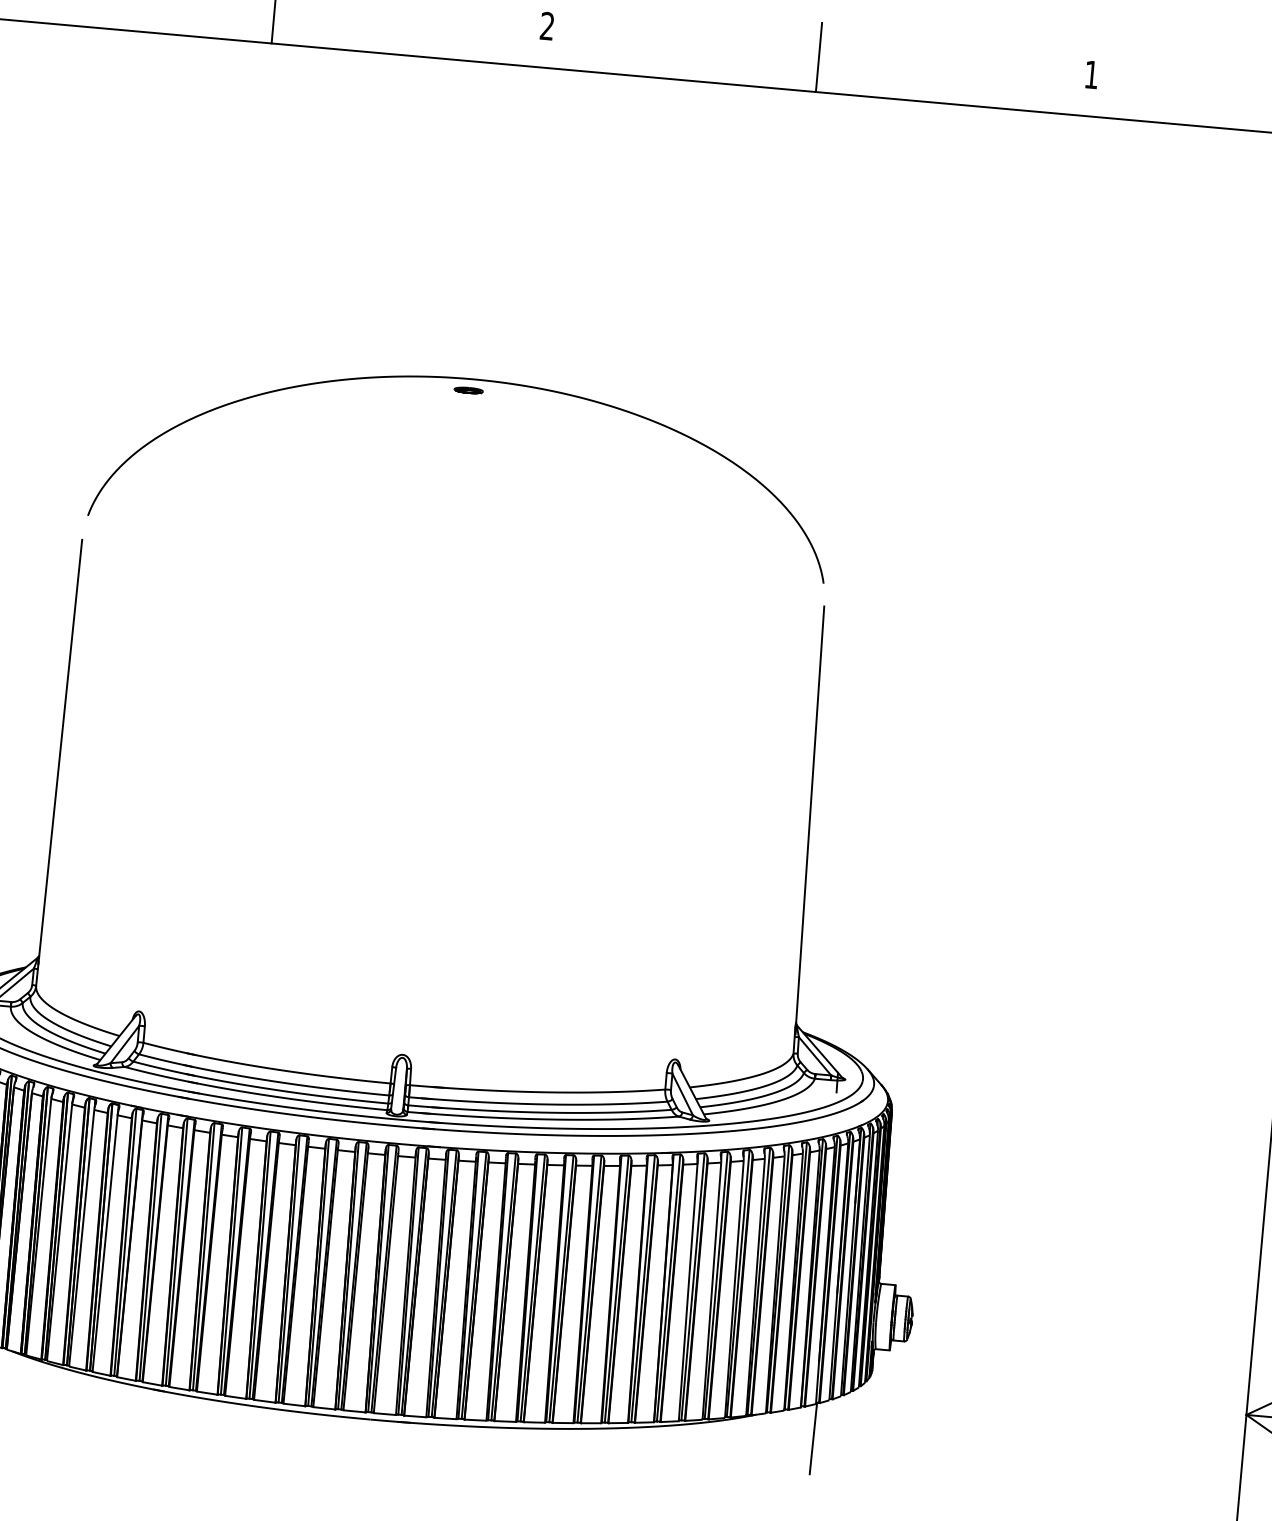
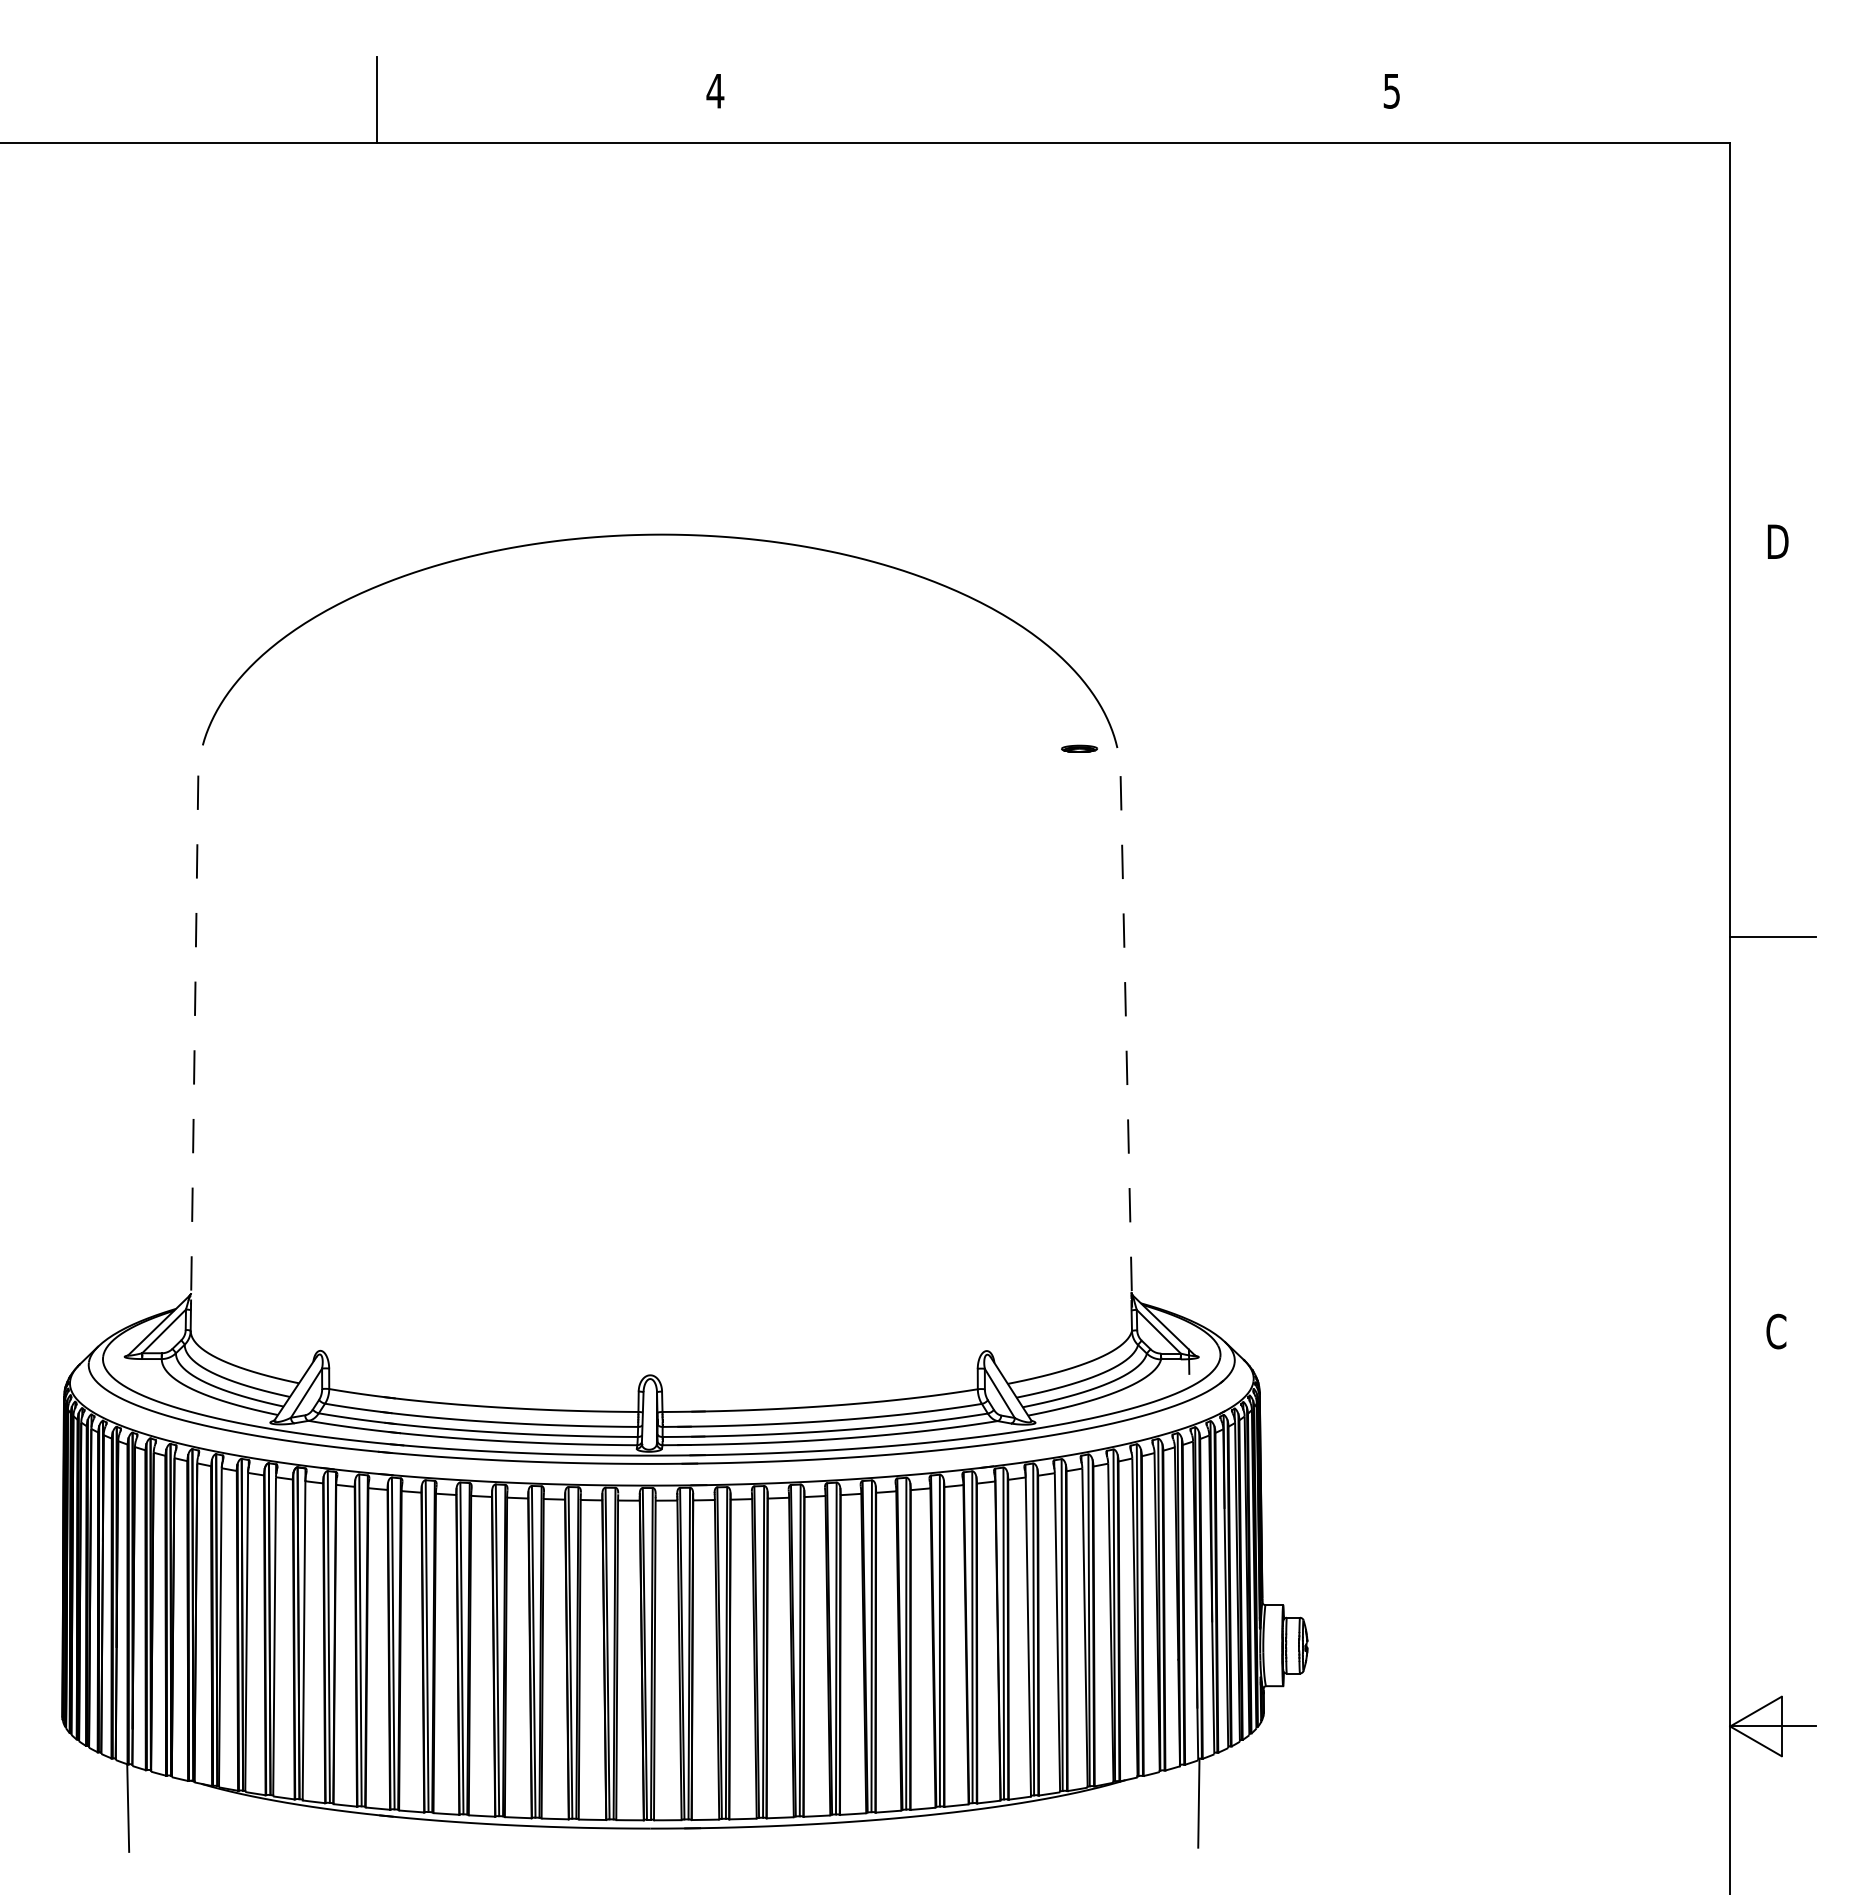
text: (547, 25) -> (715, 90), 2 -> 4
line: (818, 57) -> (1053, 99), removed
text: (1091, 75) -> (1391, 91), 1 -> 5
part: (468, 390) -> (1079, 748), moved
line: (60, 751) -> (194, 1039), solid -> dashed
line: (809, 820) -> (1126, 1041), solid -> dashed

